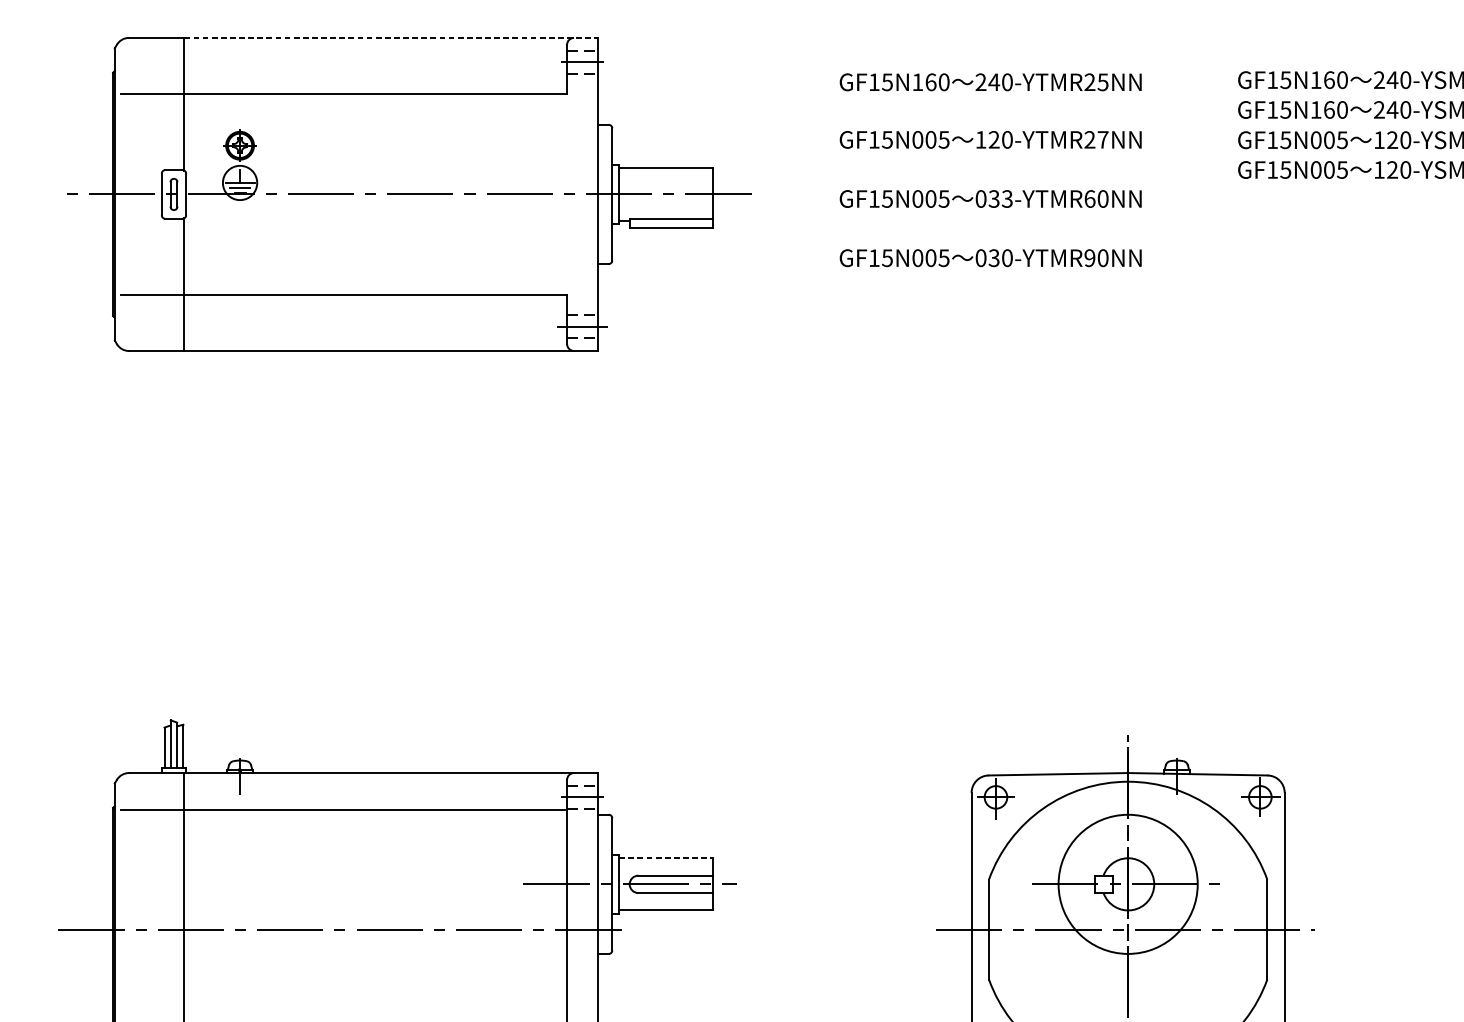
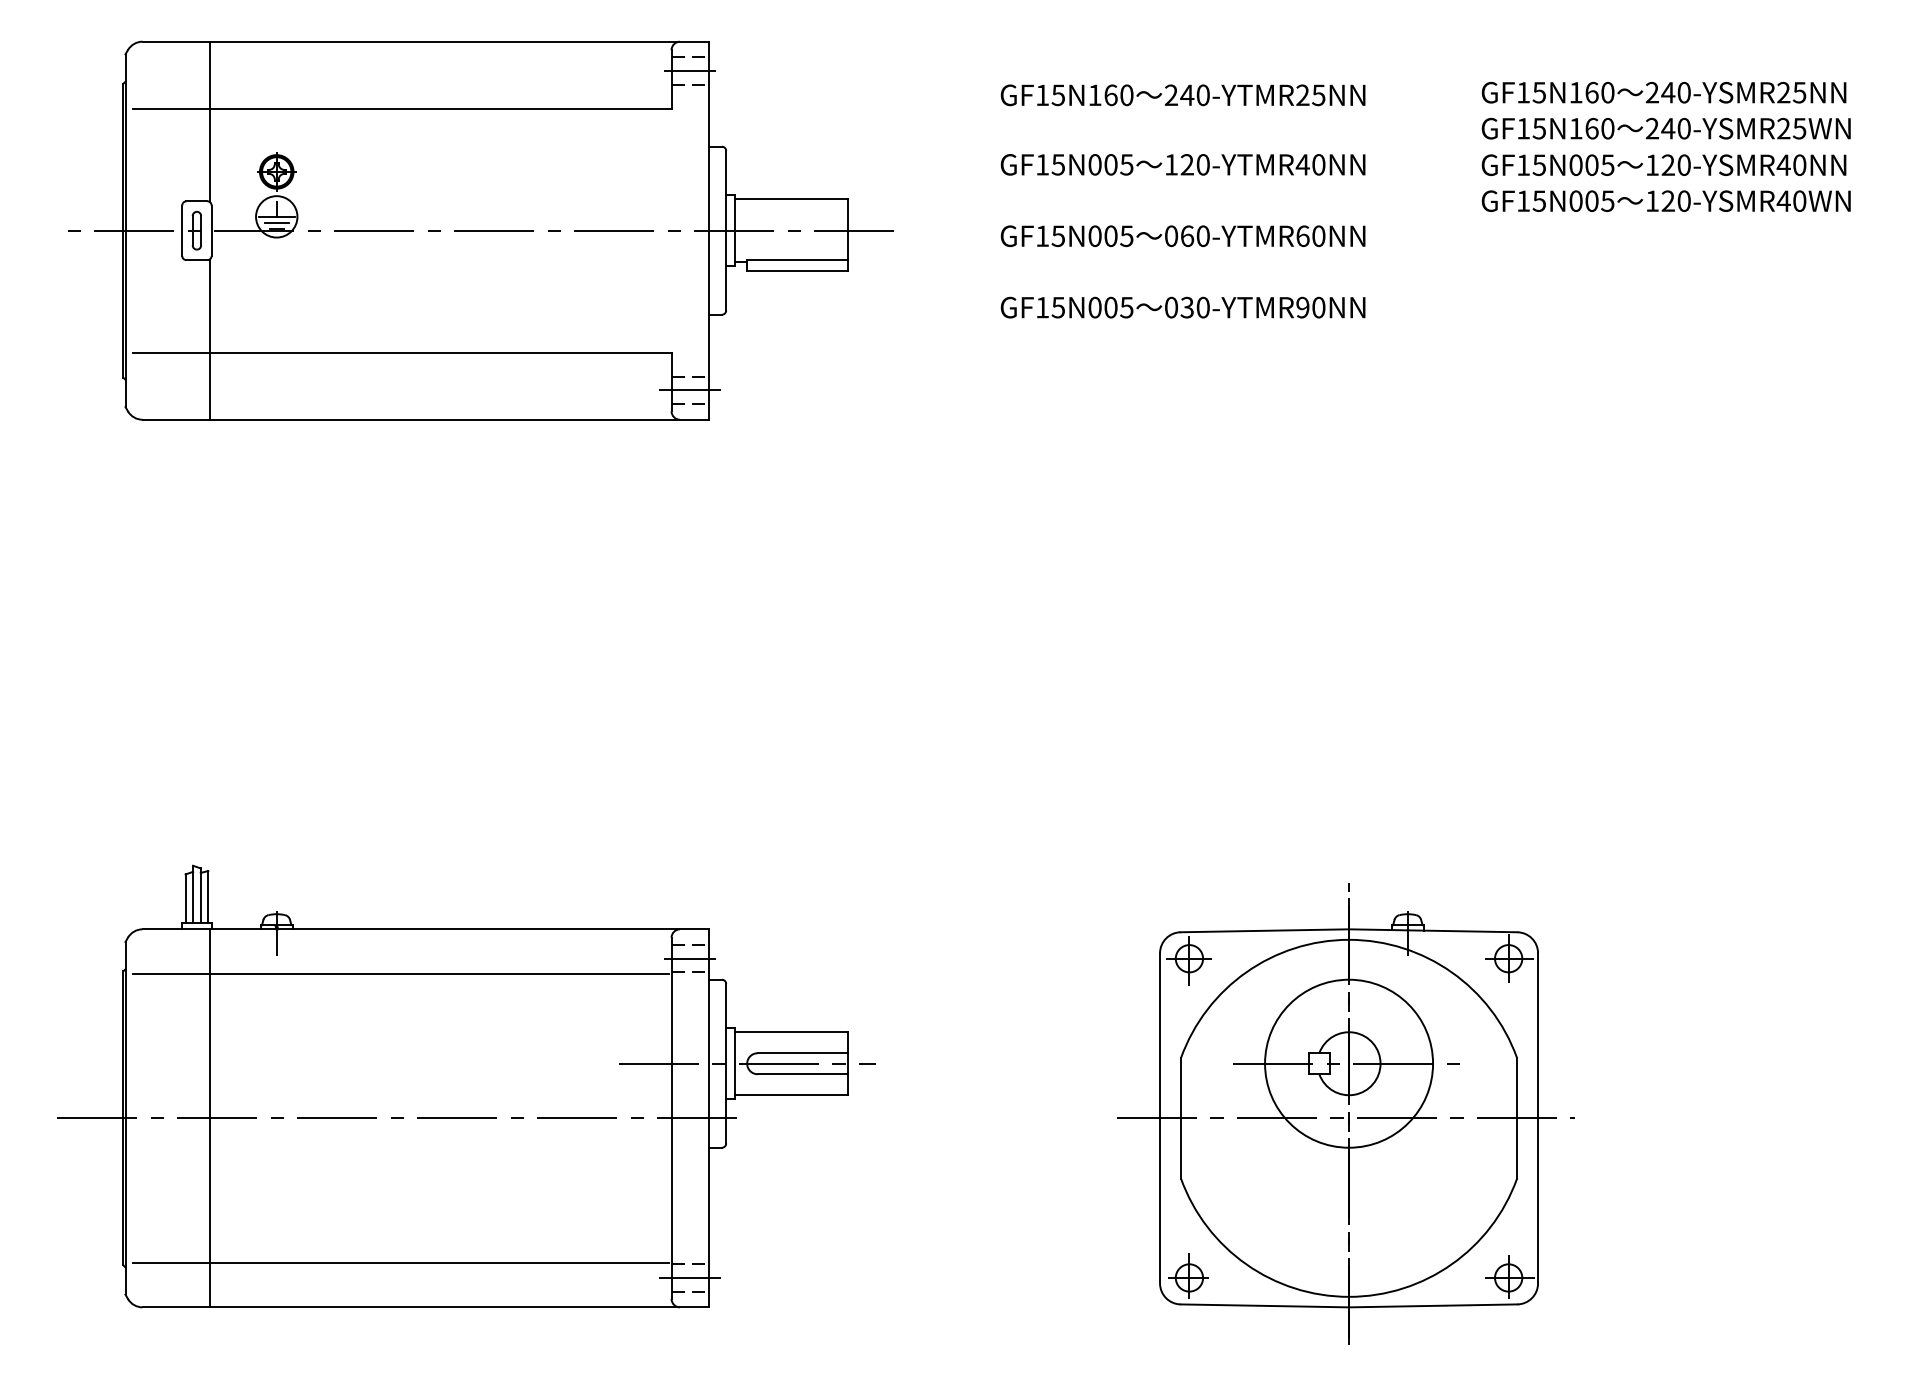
line: (391, 37) -> (459, 41), dashed -> solid
text: (1096, 139) -> (1310, 164), 120-YTMR27NN -> 120-YTMR40NN
text: (1000, 199) -> (1194, 236), 033-YTMR60NN -> 060-YTMR60NN
line: (666, 858) -> (791, 1032), dashed -> solid

